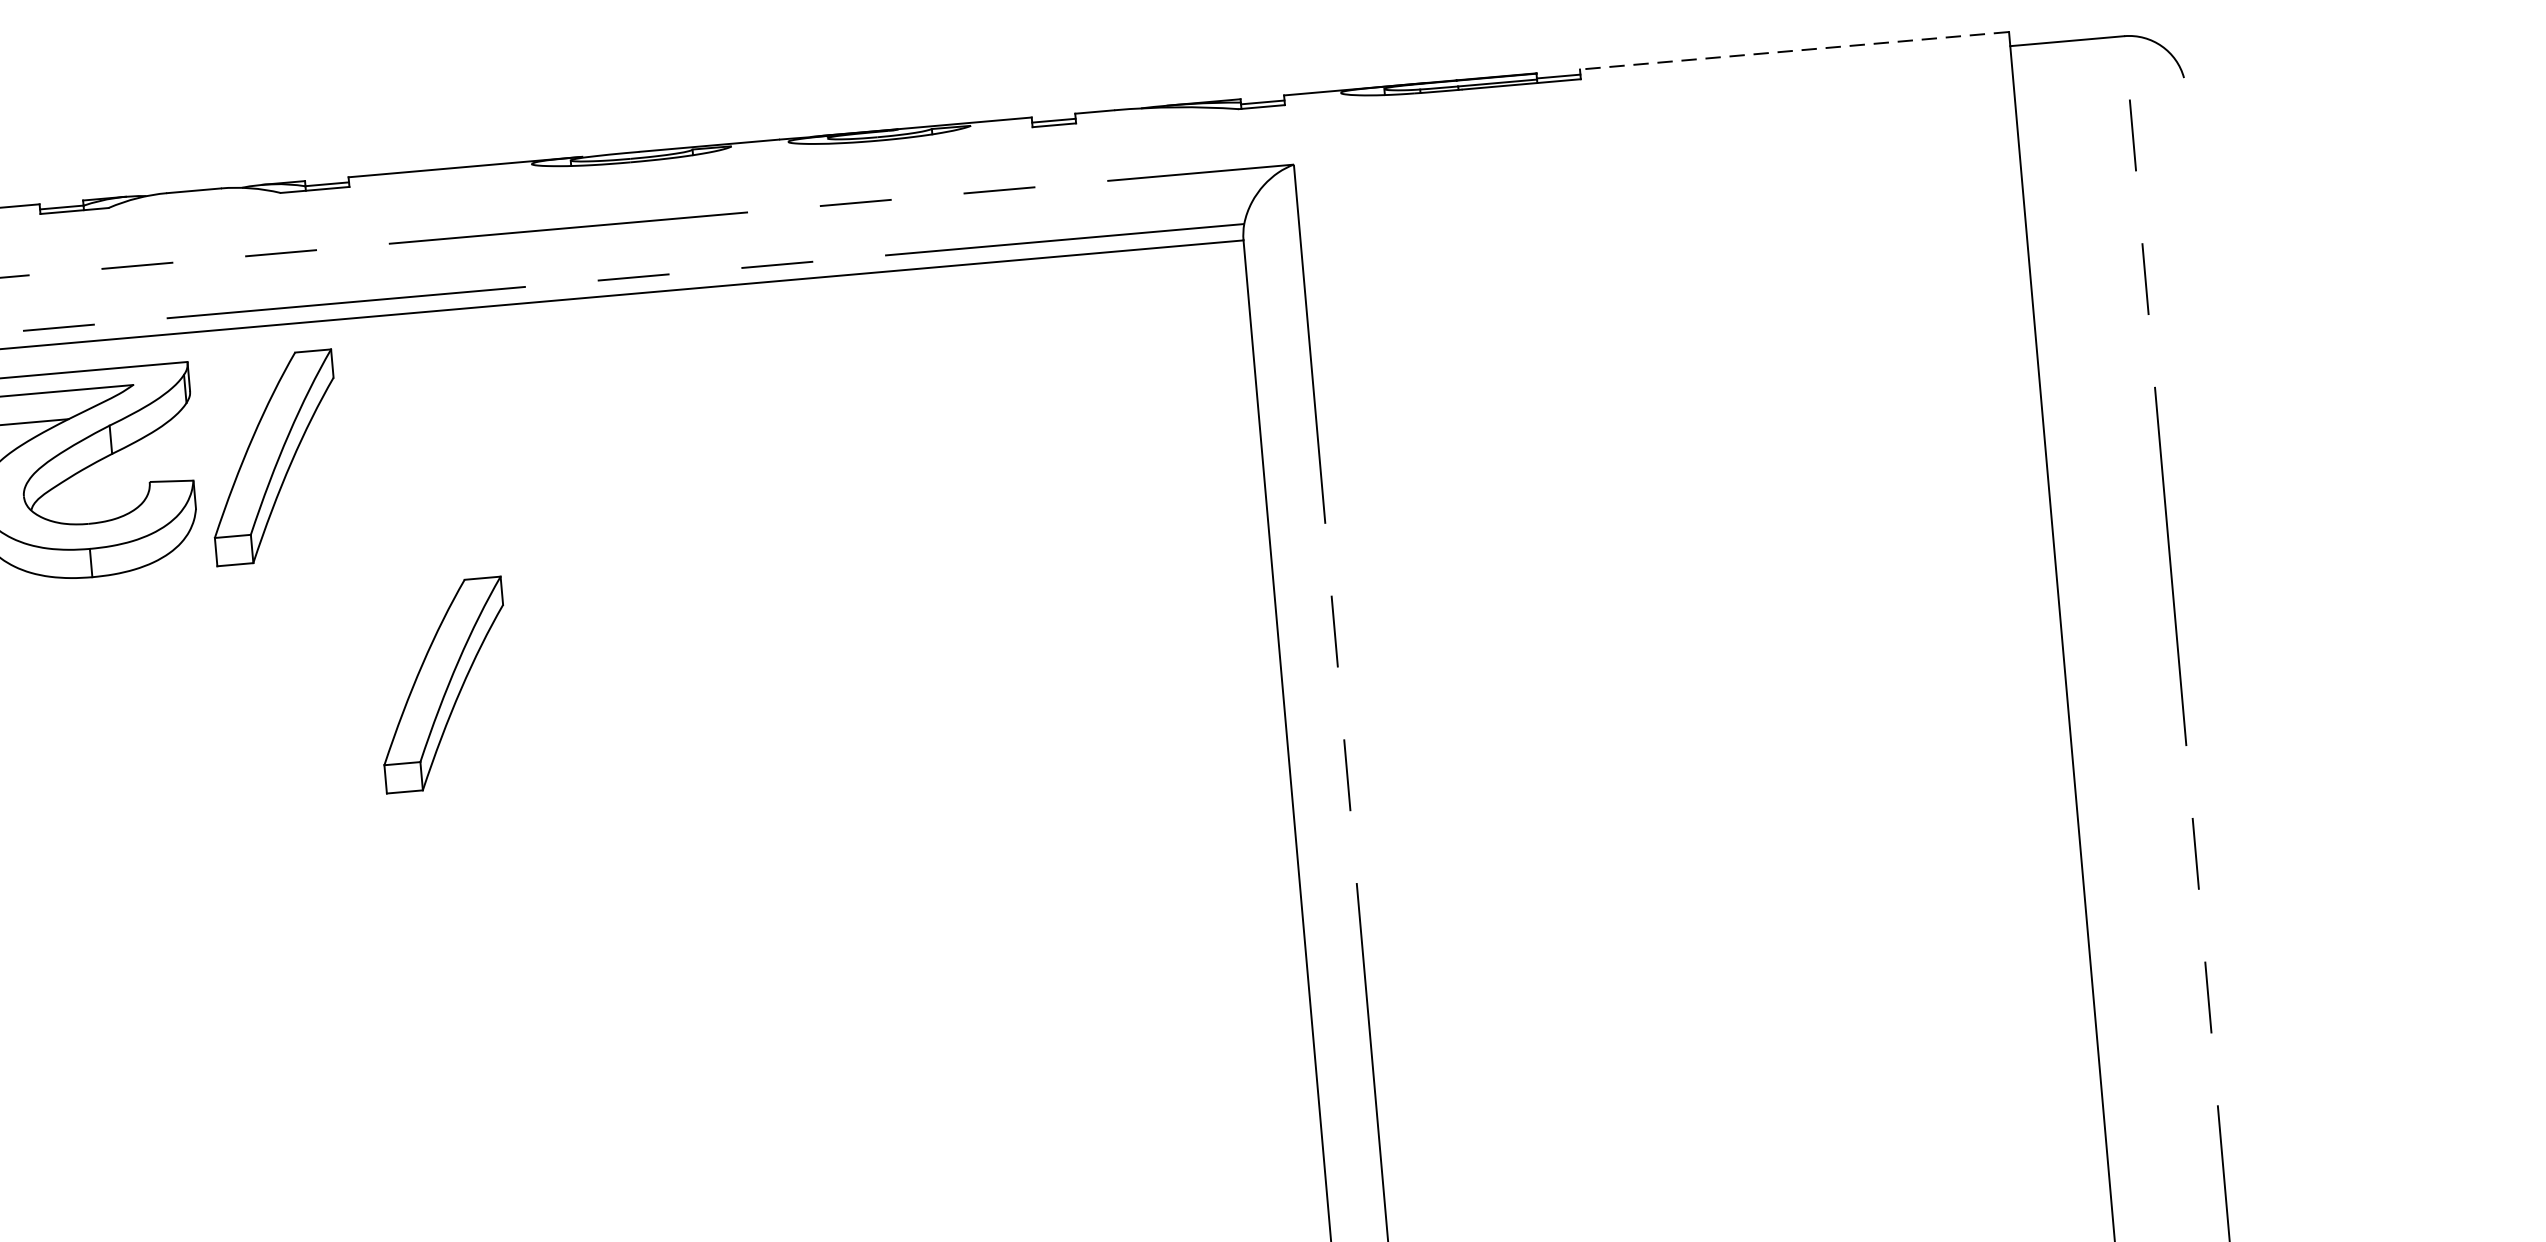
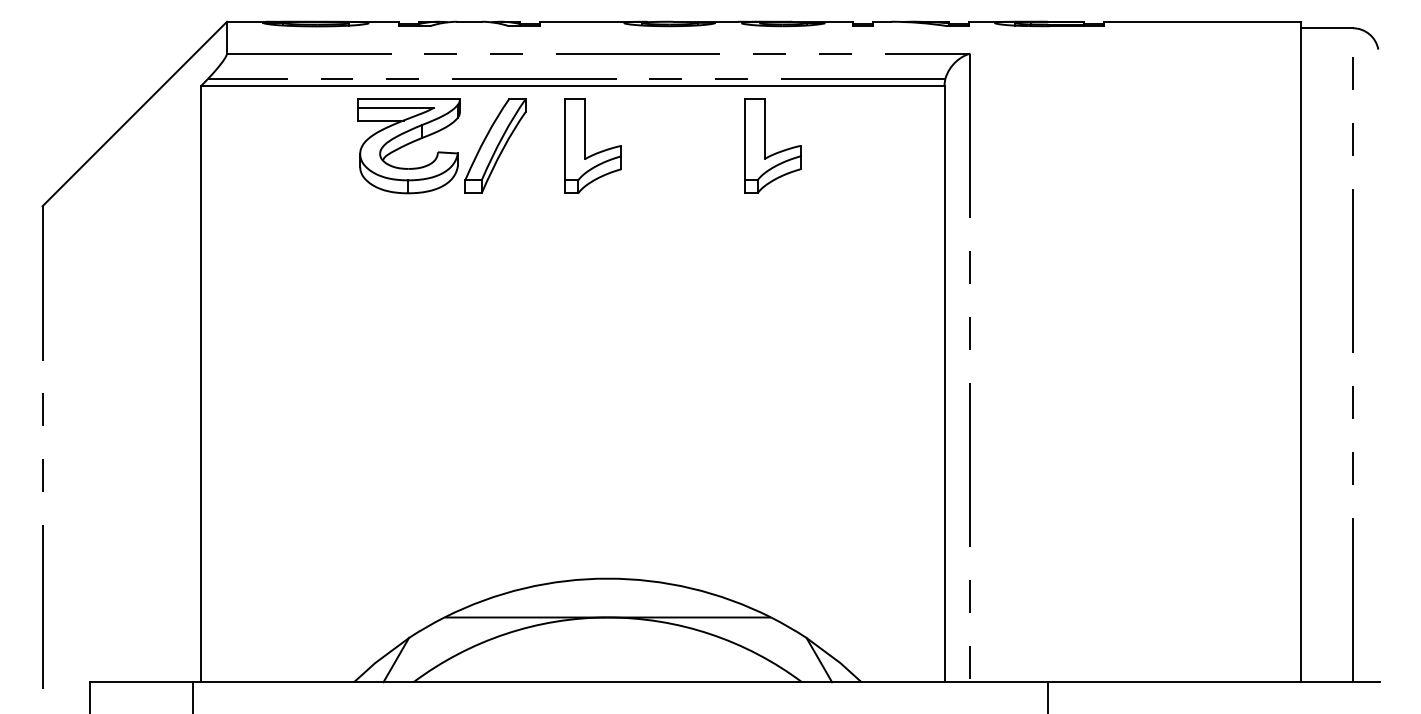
line: (1792, 50) -> (1201, 21), dashed -> solid
part: (863, 404) -> (765, 145), added
part: (470, 438) -> (585, 145), added
part: (443, 683) -> (563, 255), removed

